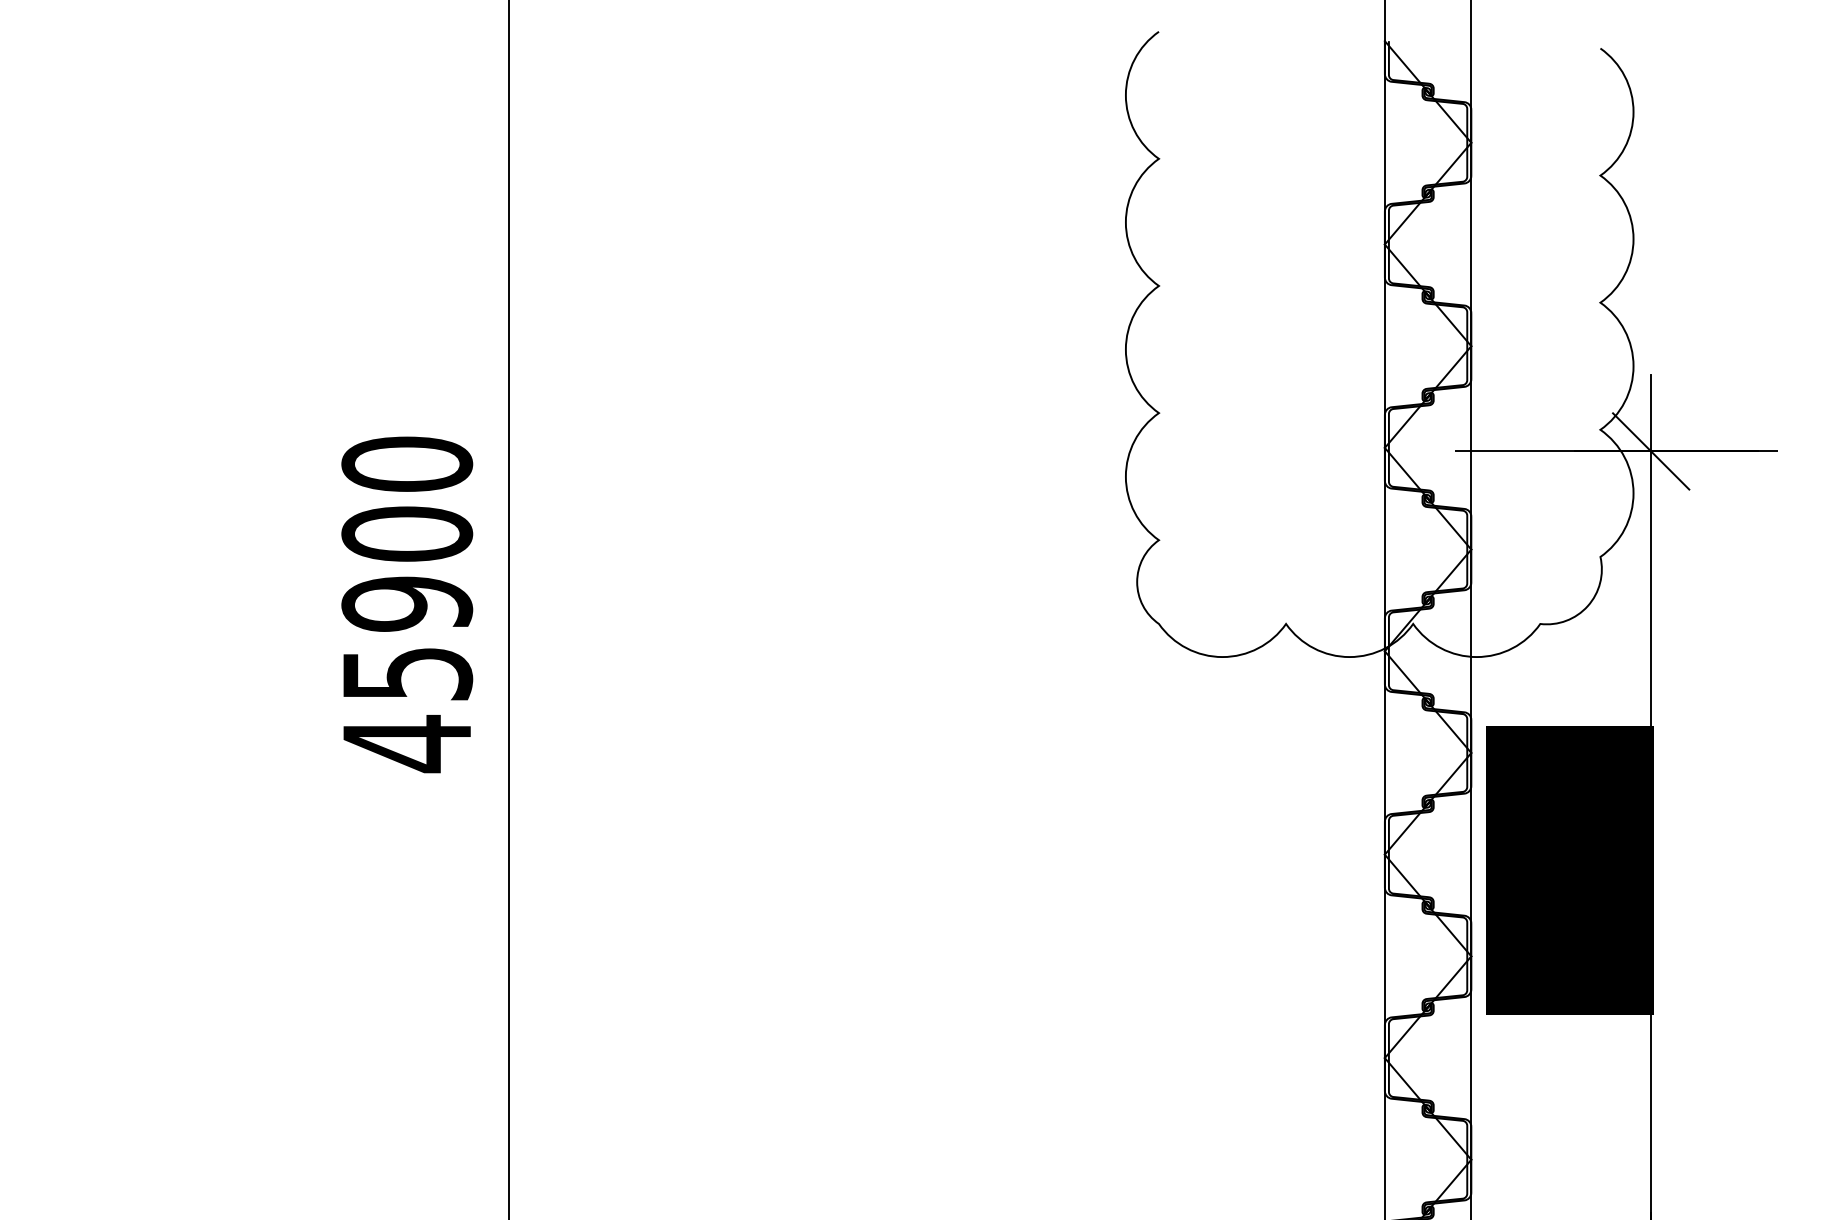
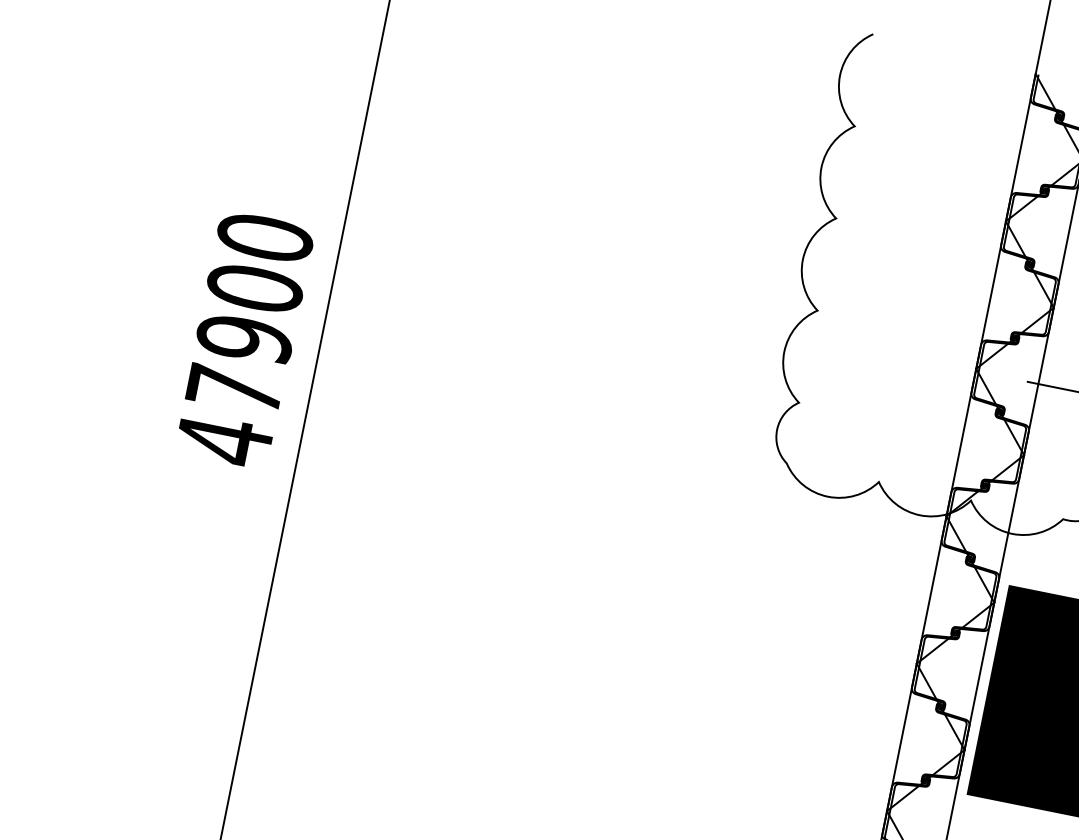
text: (408, 674) -> (235, 390), 45900 -> 47900

